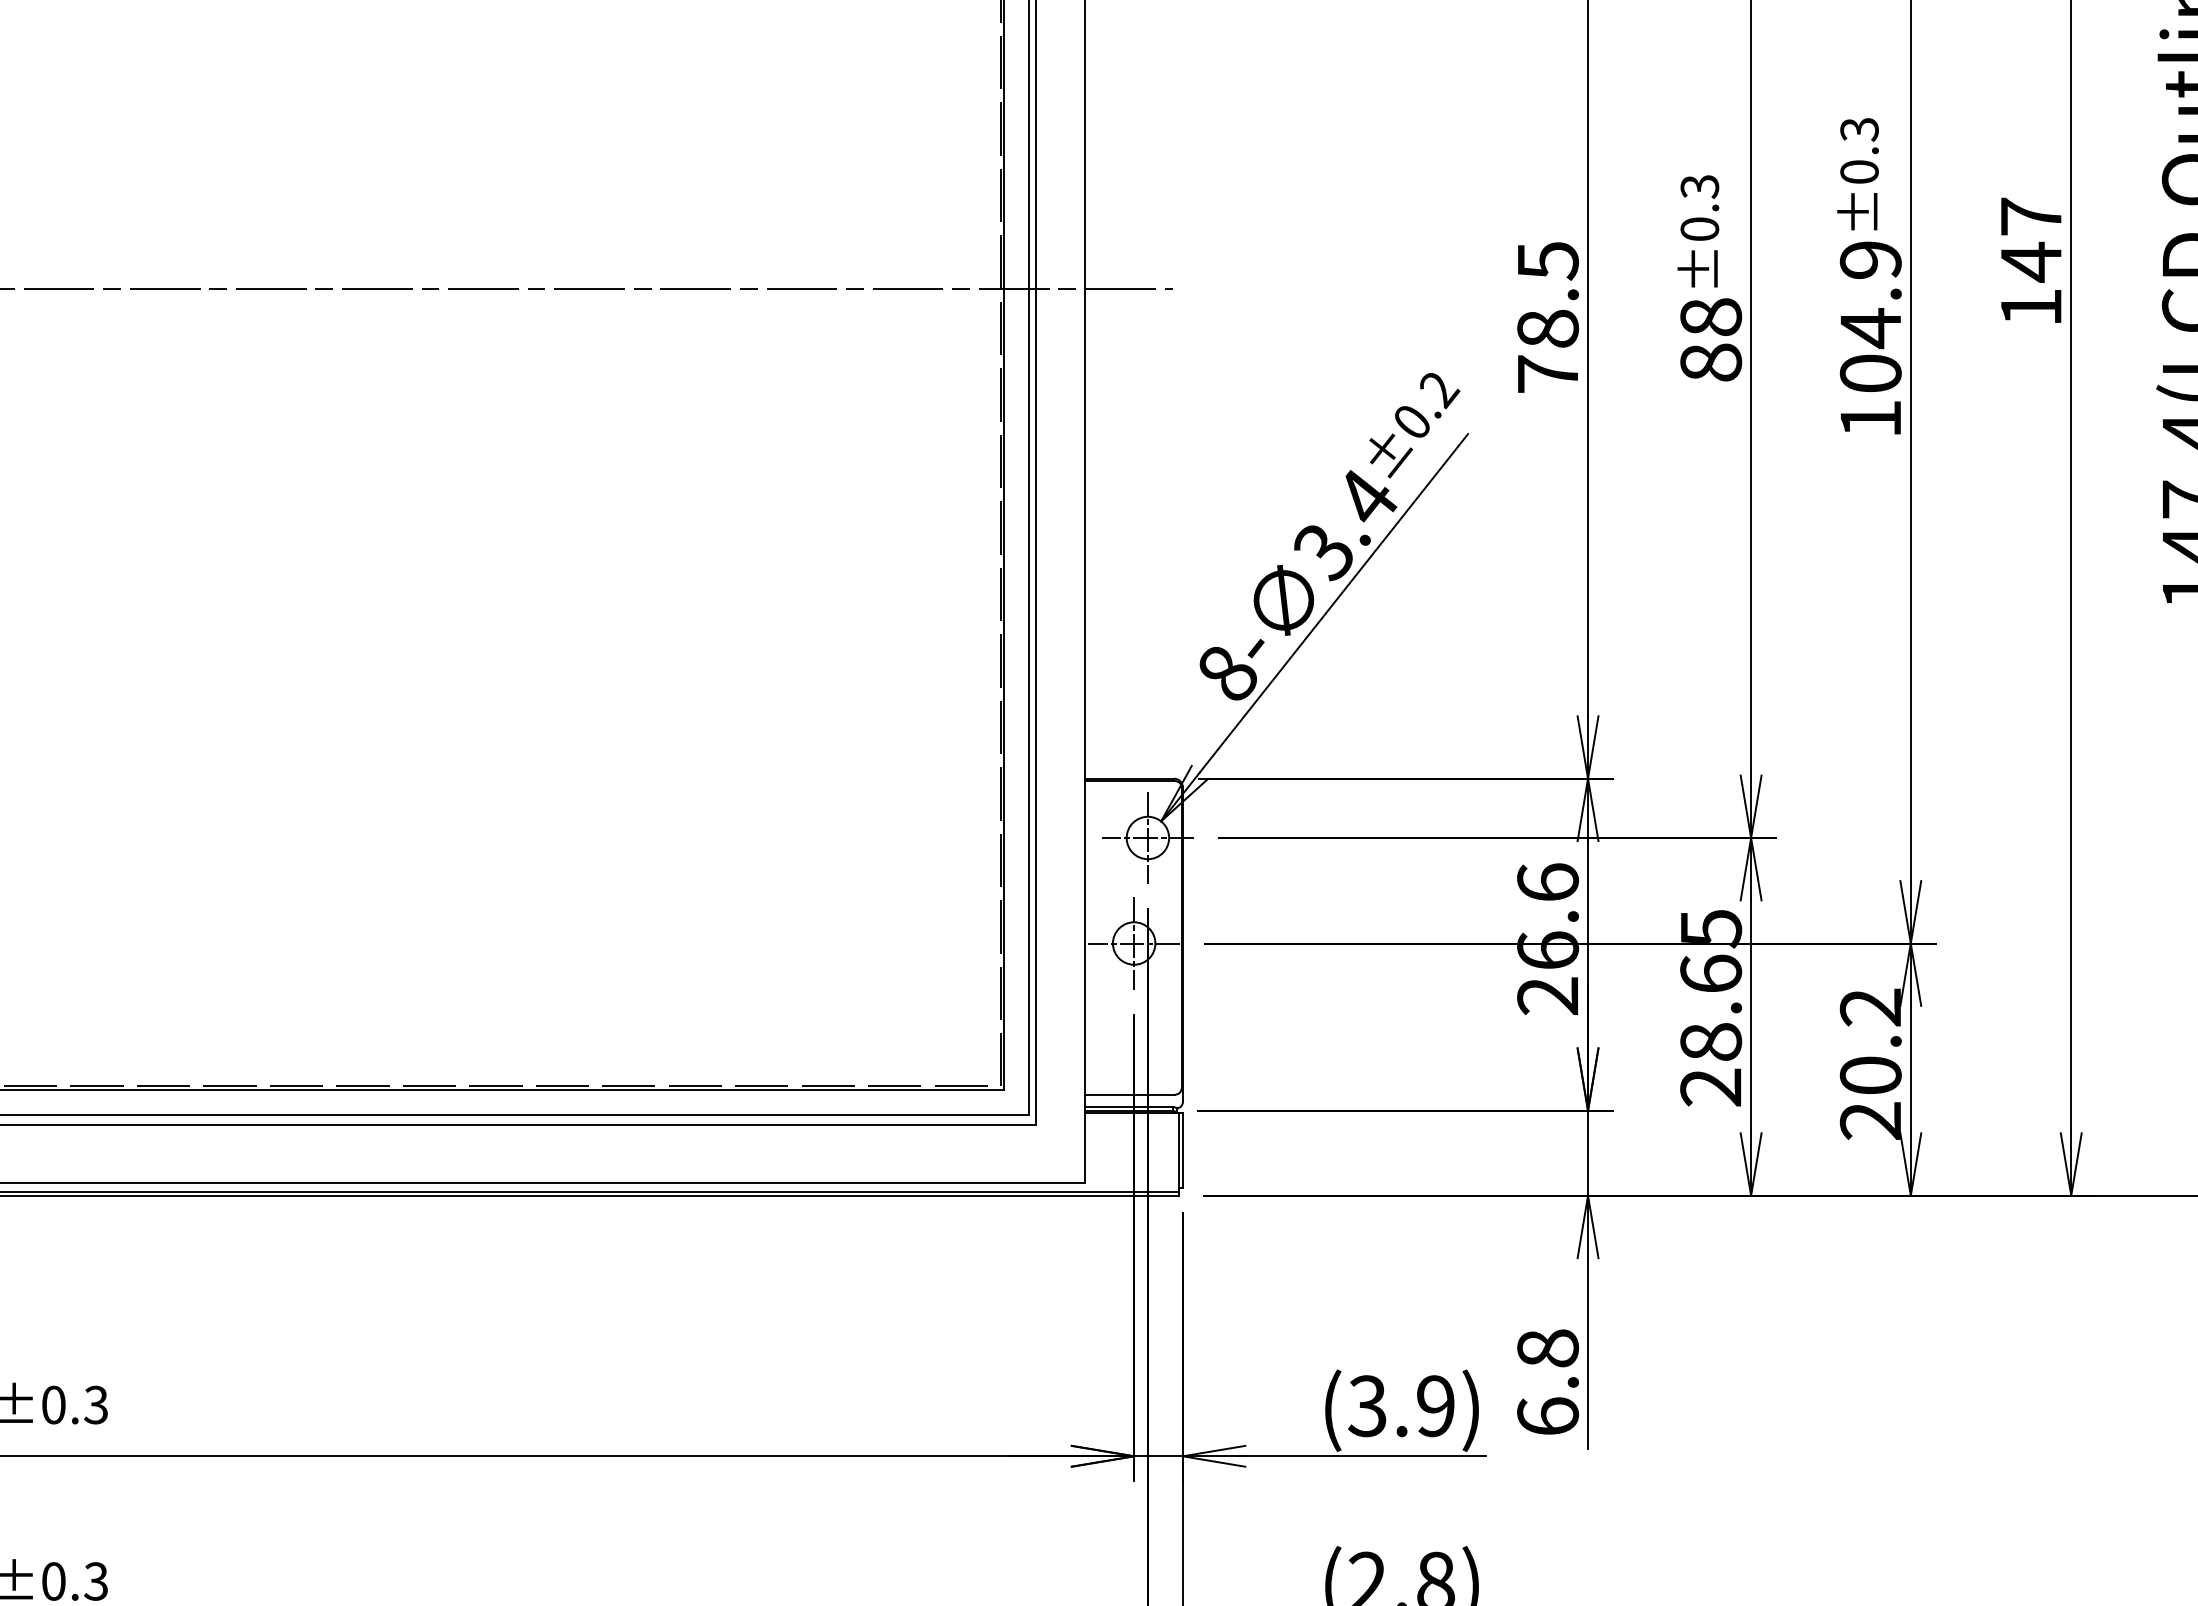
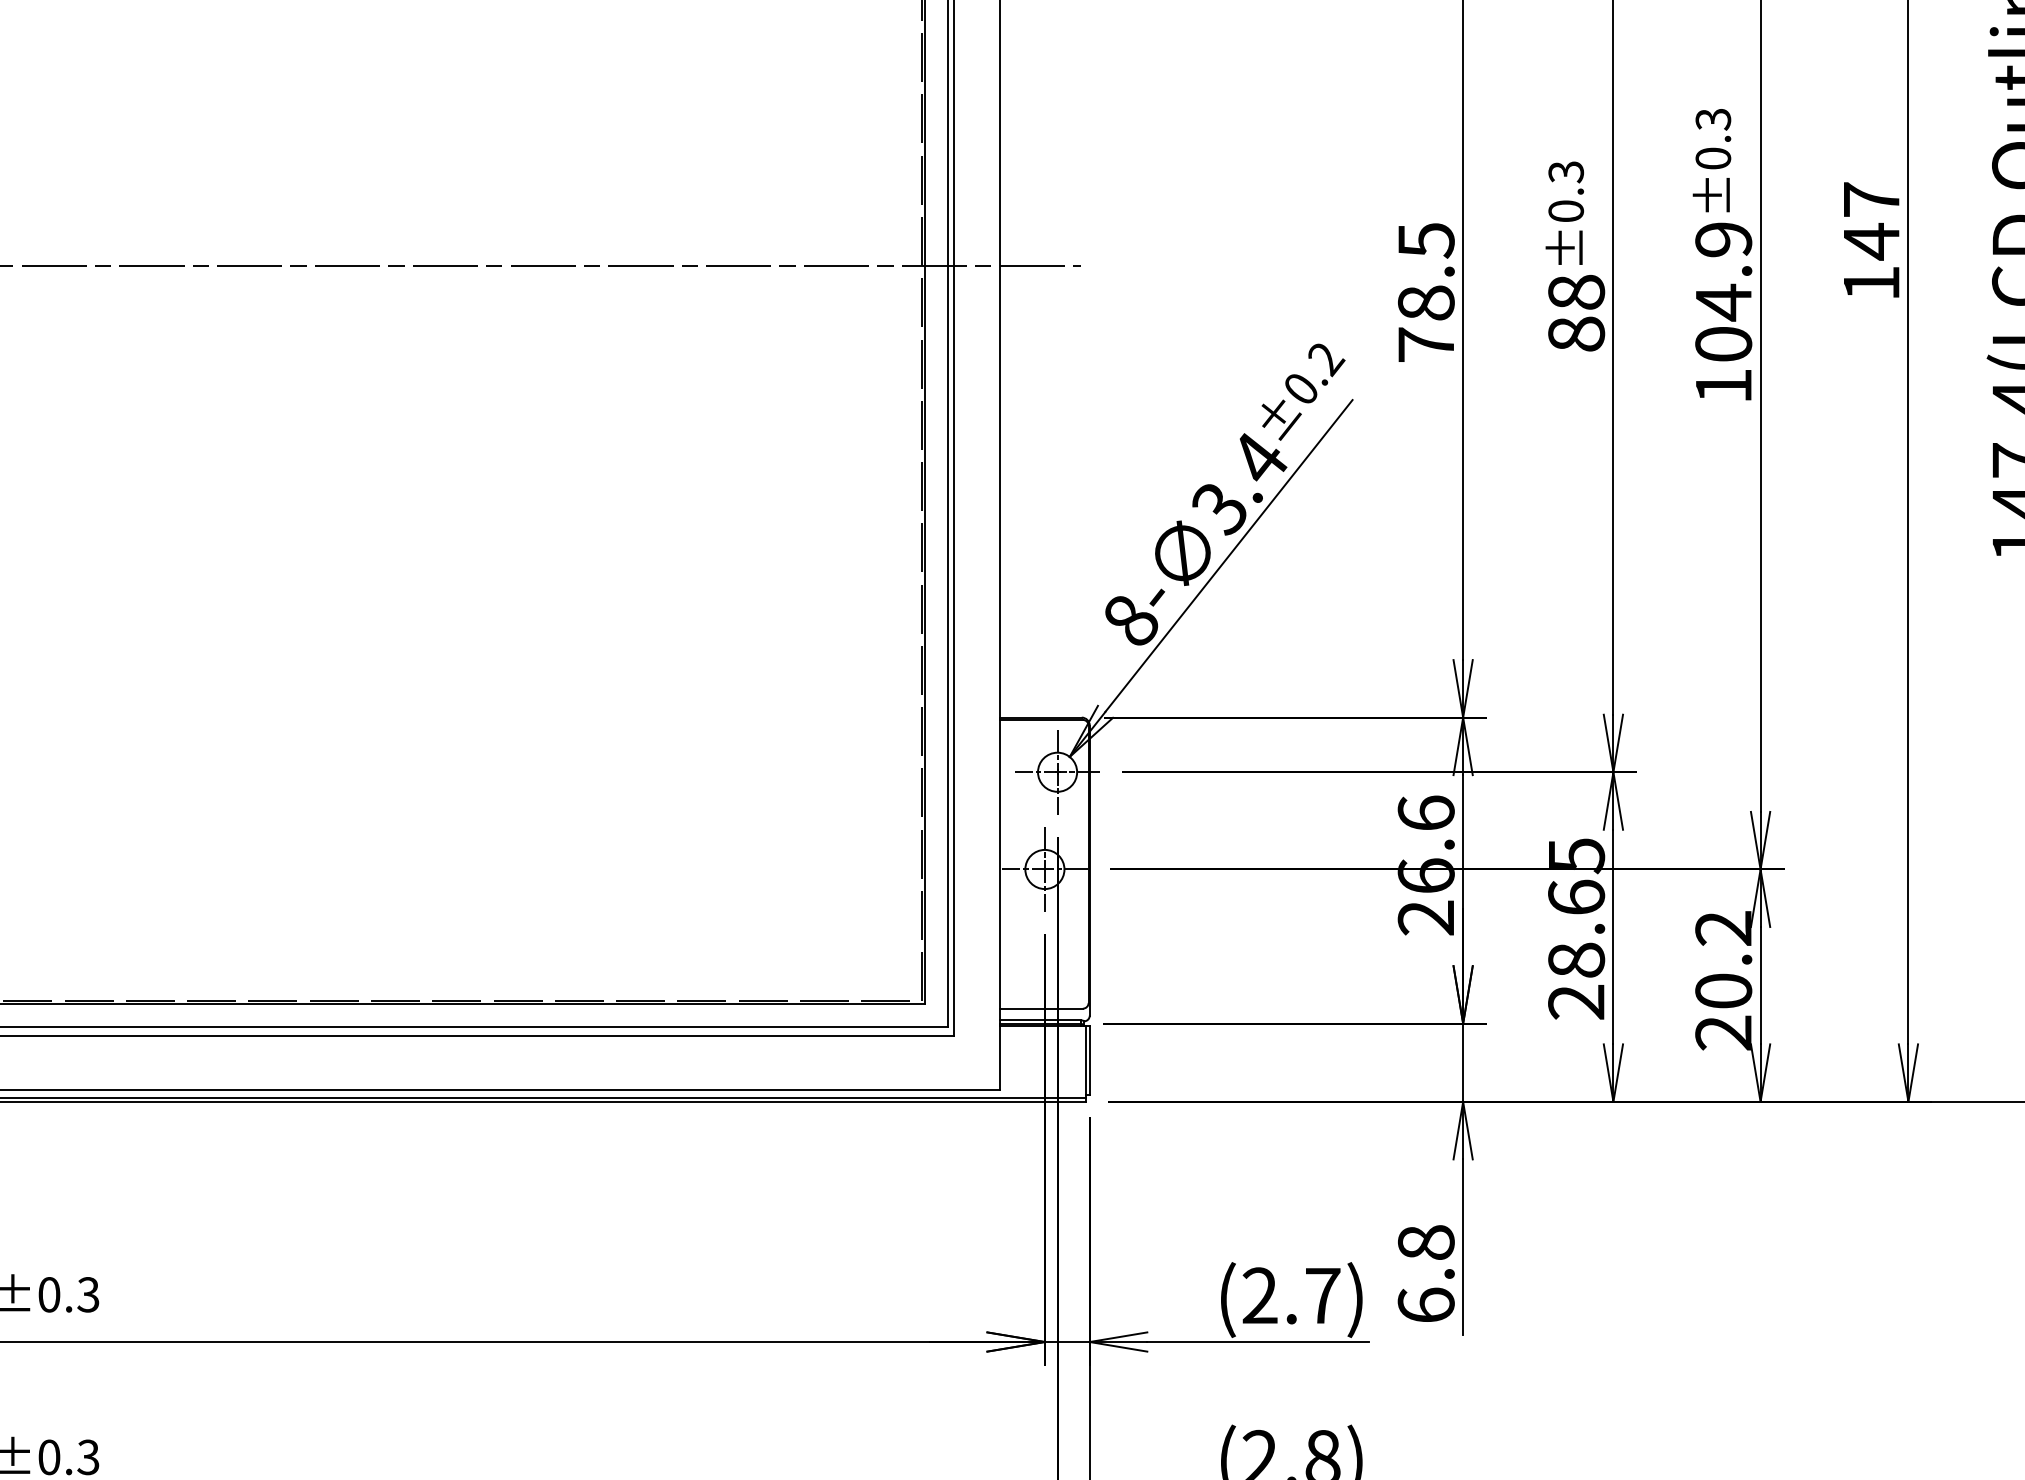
text: (1401, 1406) -> (1291, 1296), (3.9) -> (2.7)

